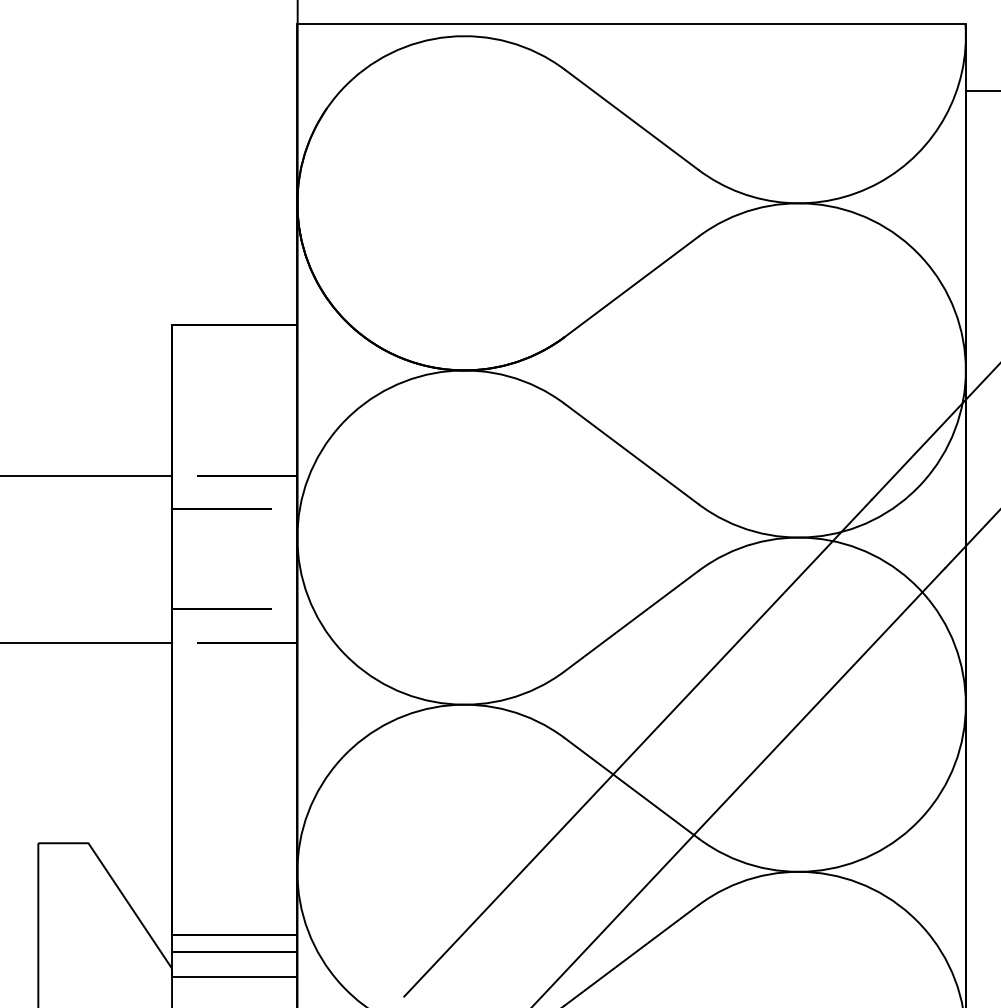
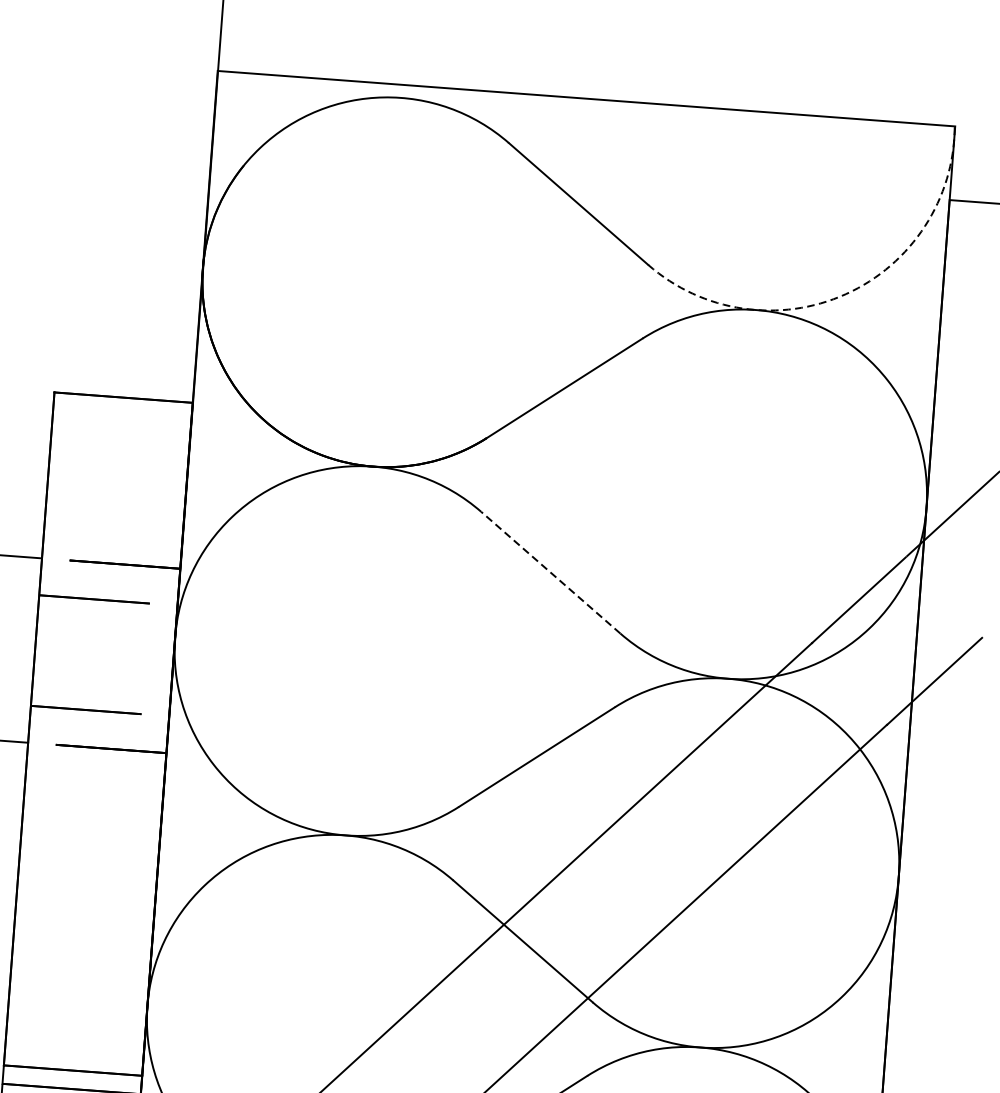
arc: (878, 182) -> (845, 293), solid -> dashed
line: (631, 454) -> (550, 573), solid -> dashed

